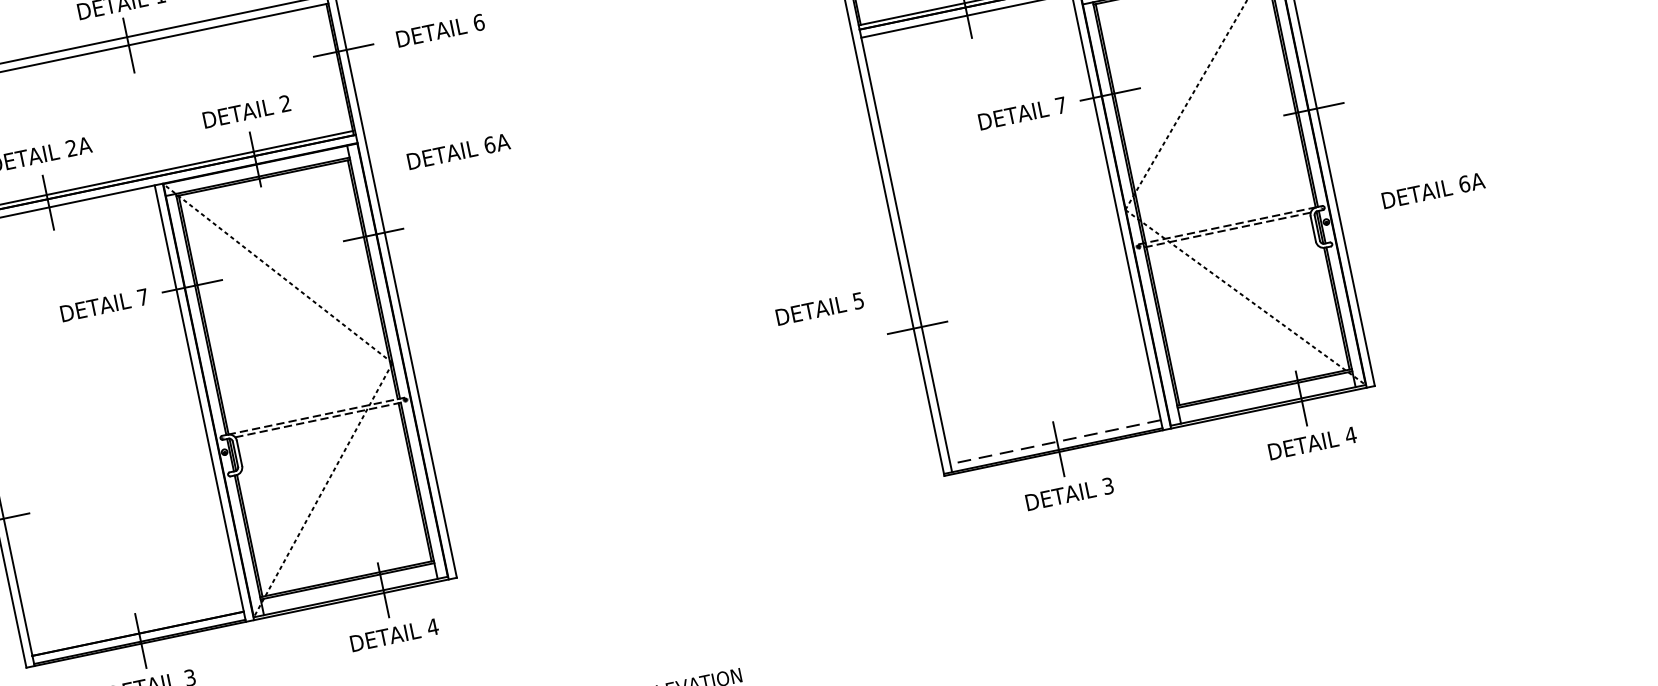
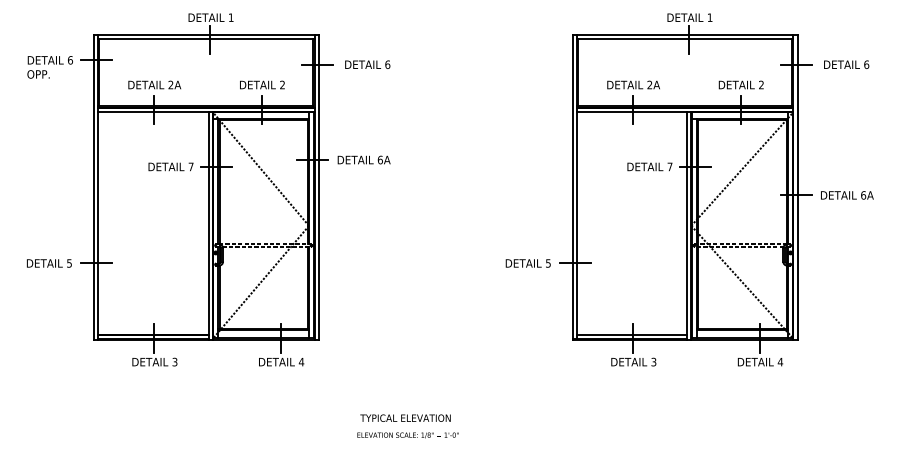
text: (457, 150) -> (363, 159), moved
text: (1433, 190) -> (847, 195), moved
text: (818, 309) -> (527, 263), moved
line: (1056, 441) -> (632, 334), dashed -> solid

